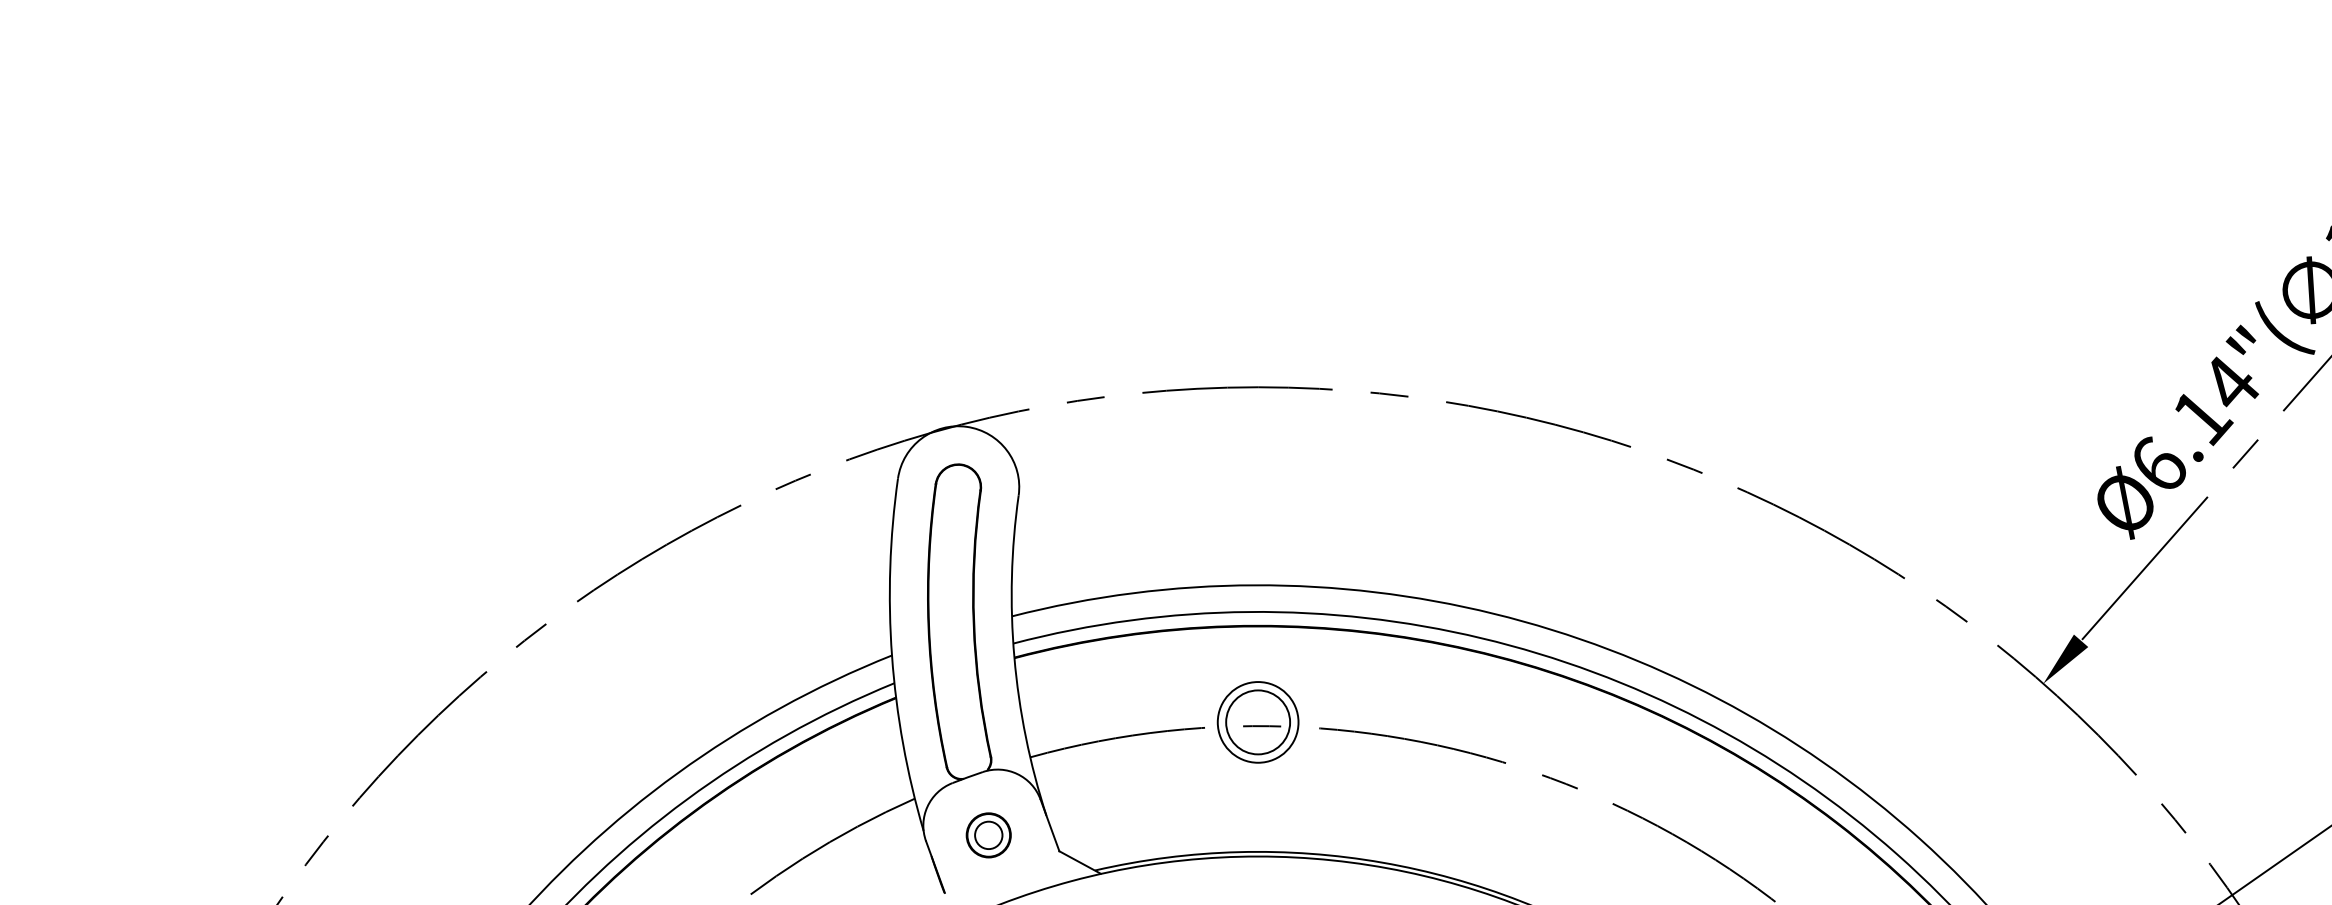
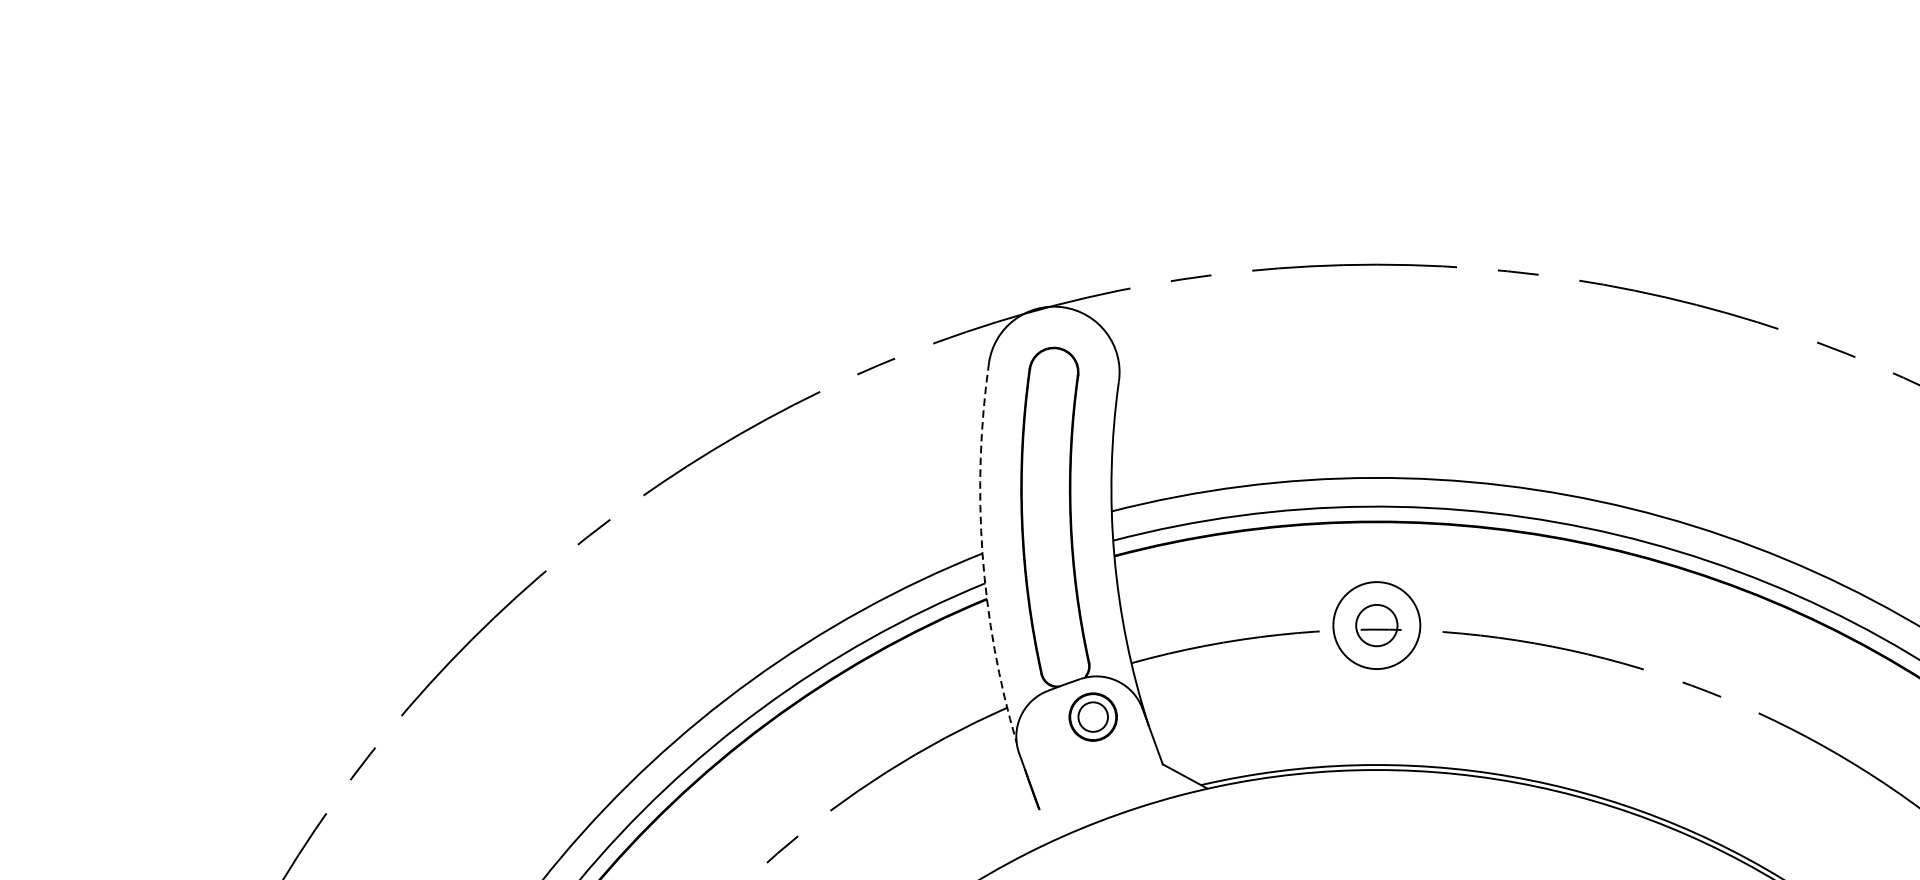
arc: (892, 656) -> (983, 554), solid -> dashed
circle: (1258, 722) -> (1377, 625), size x0.6
part: (988, 835) -> (1092, 717), moved

